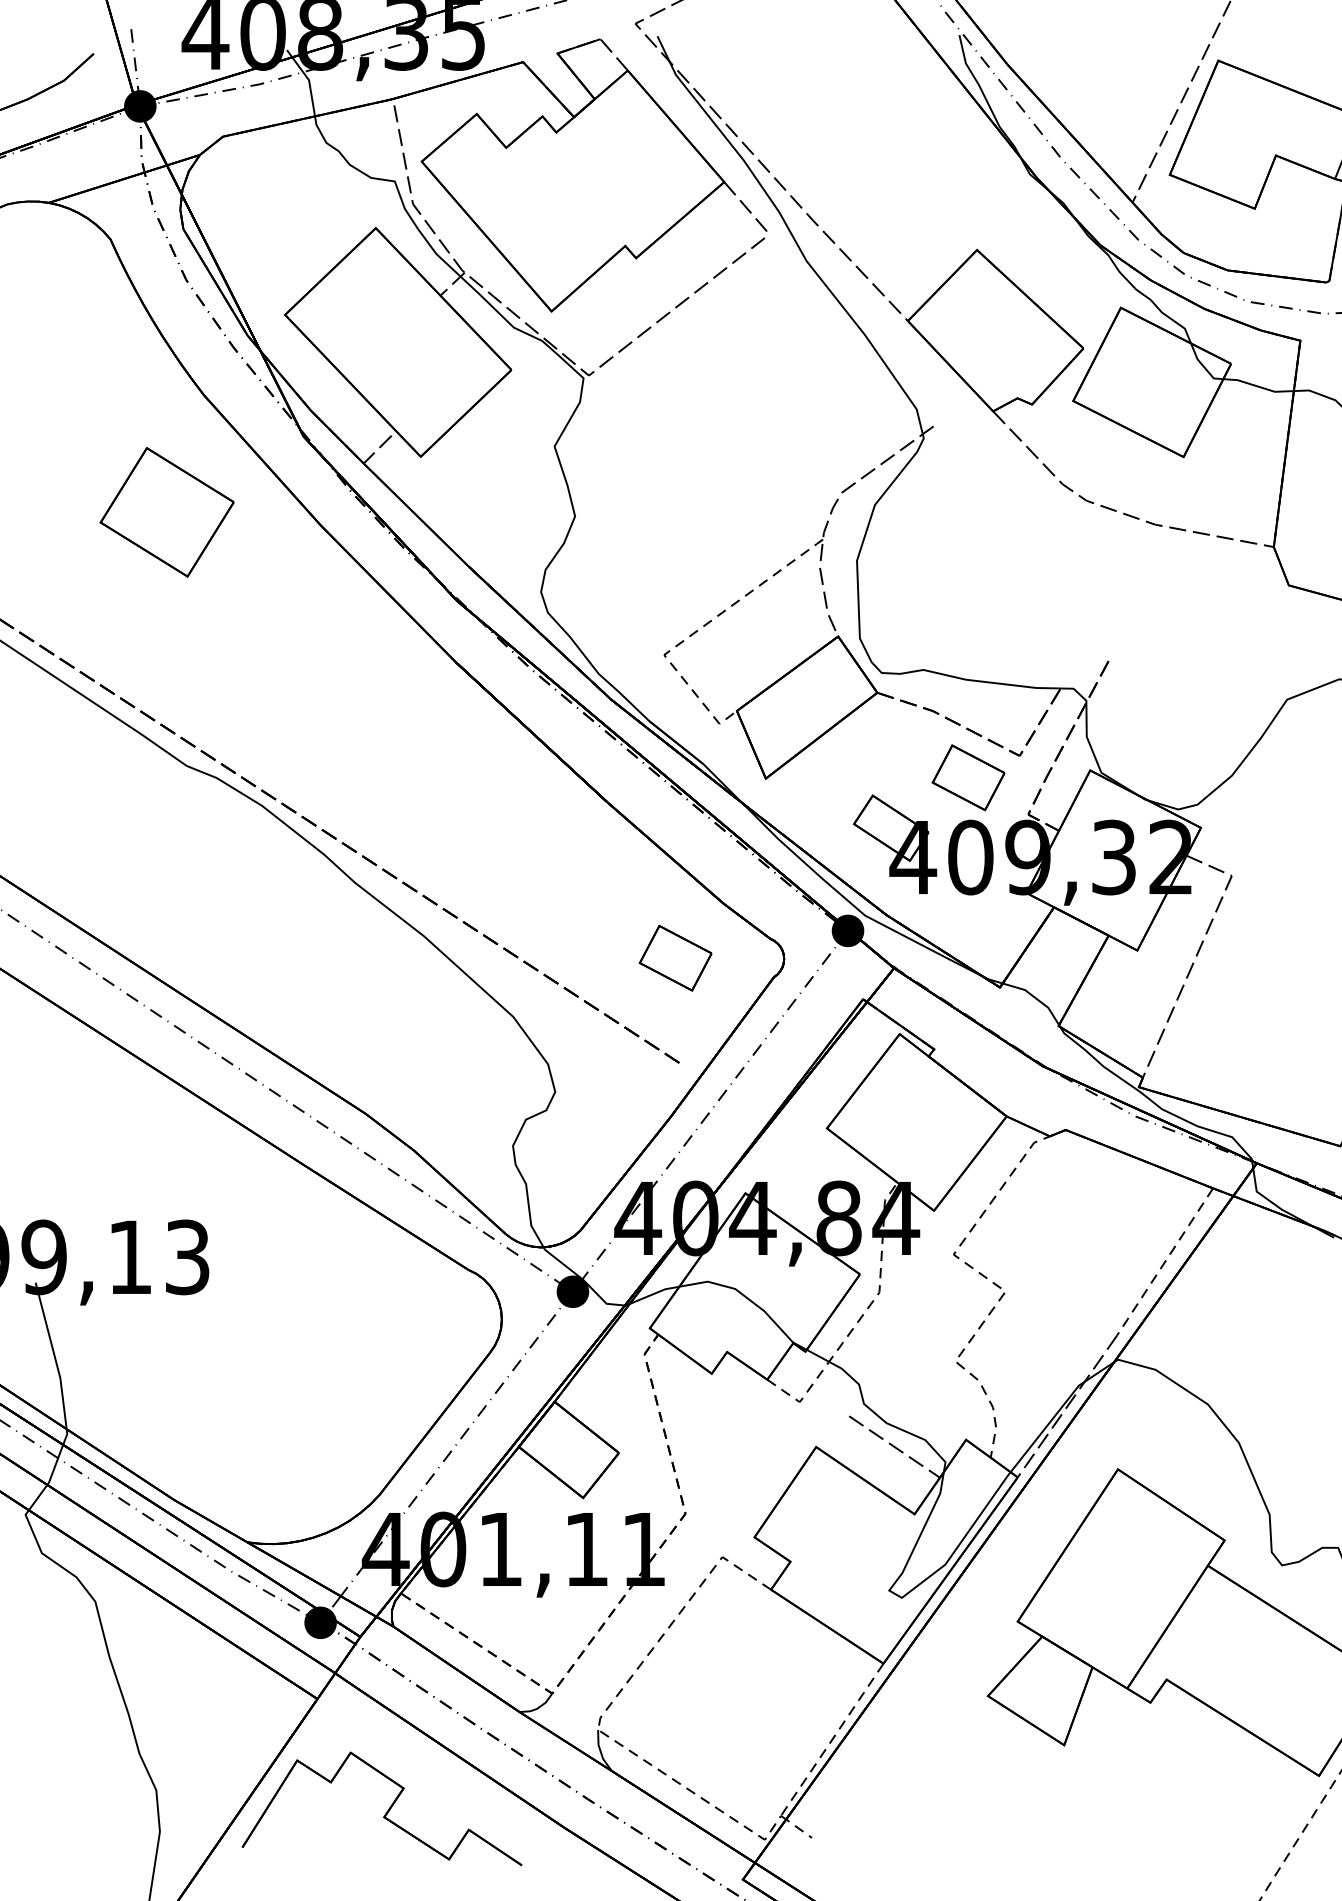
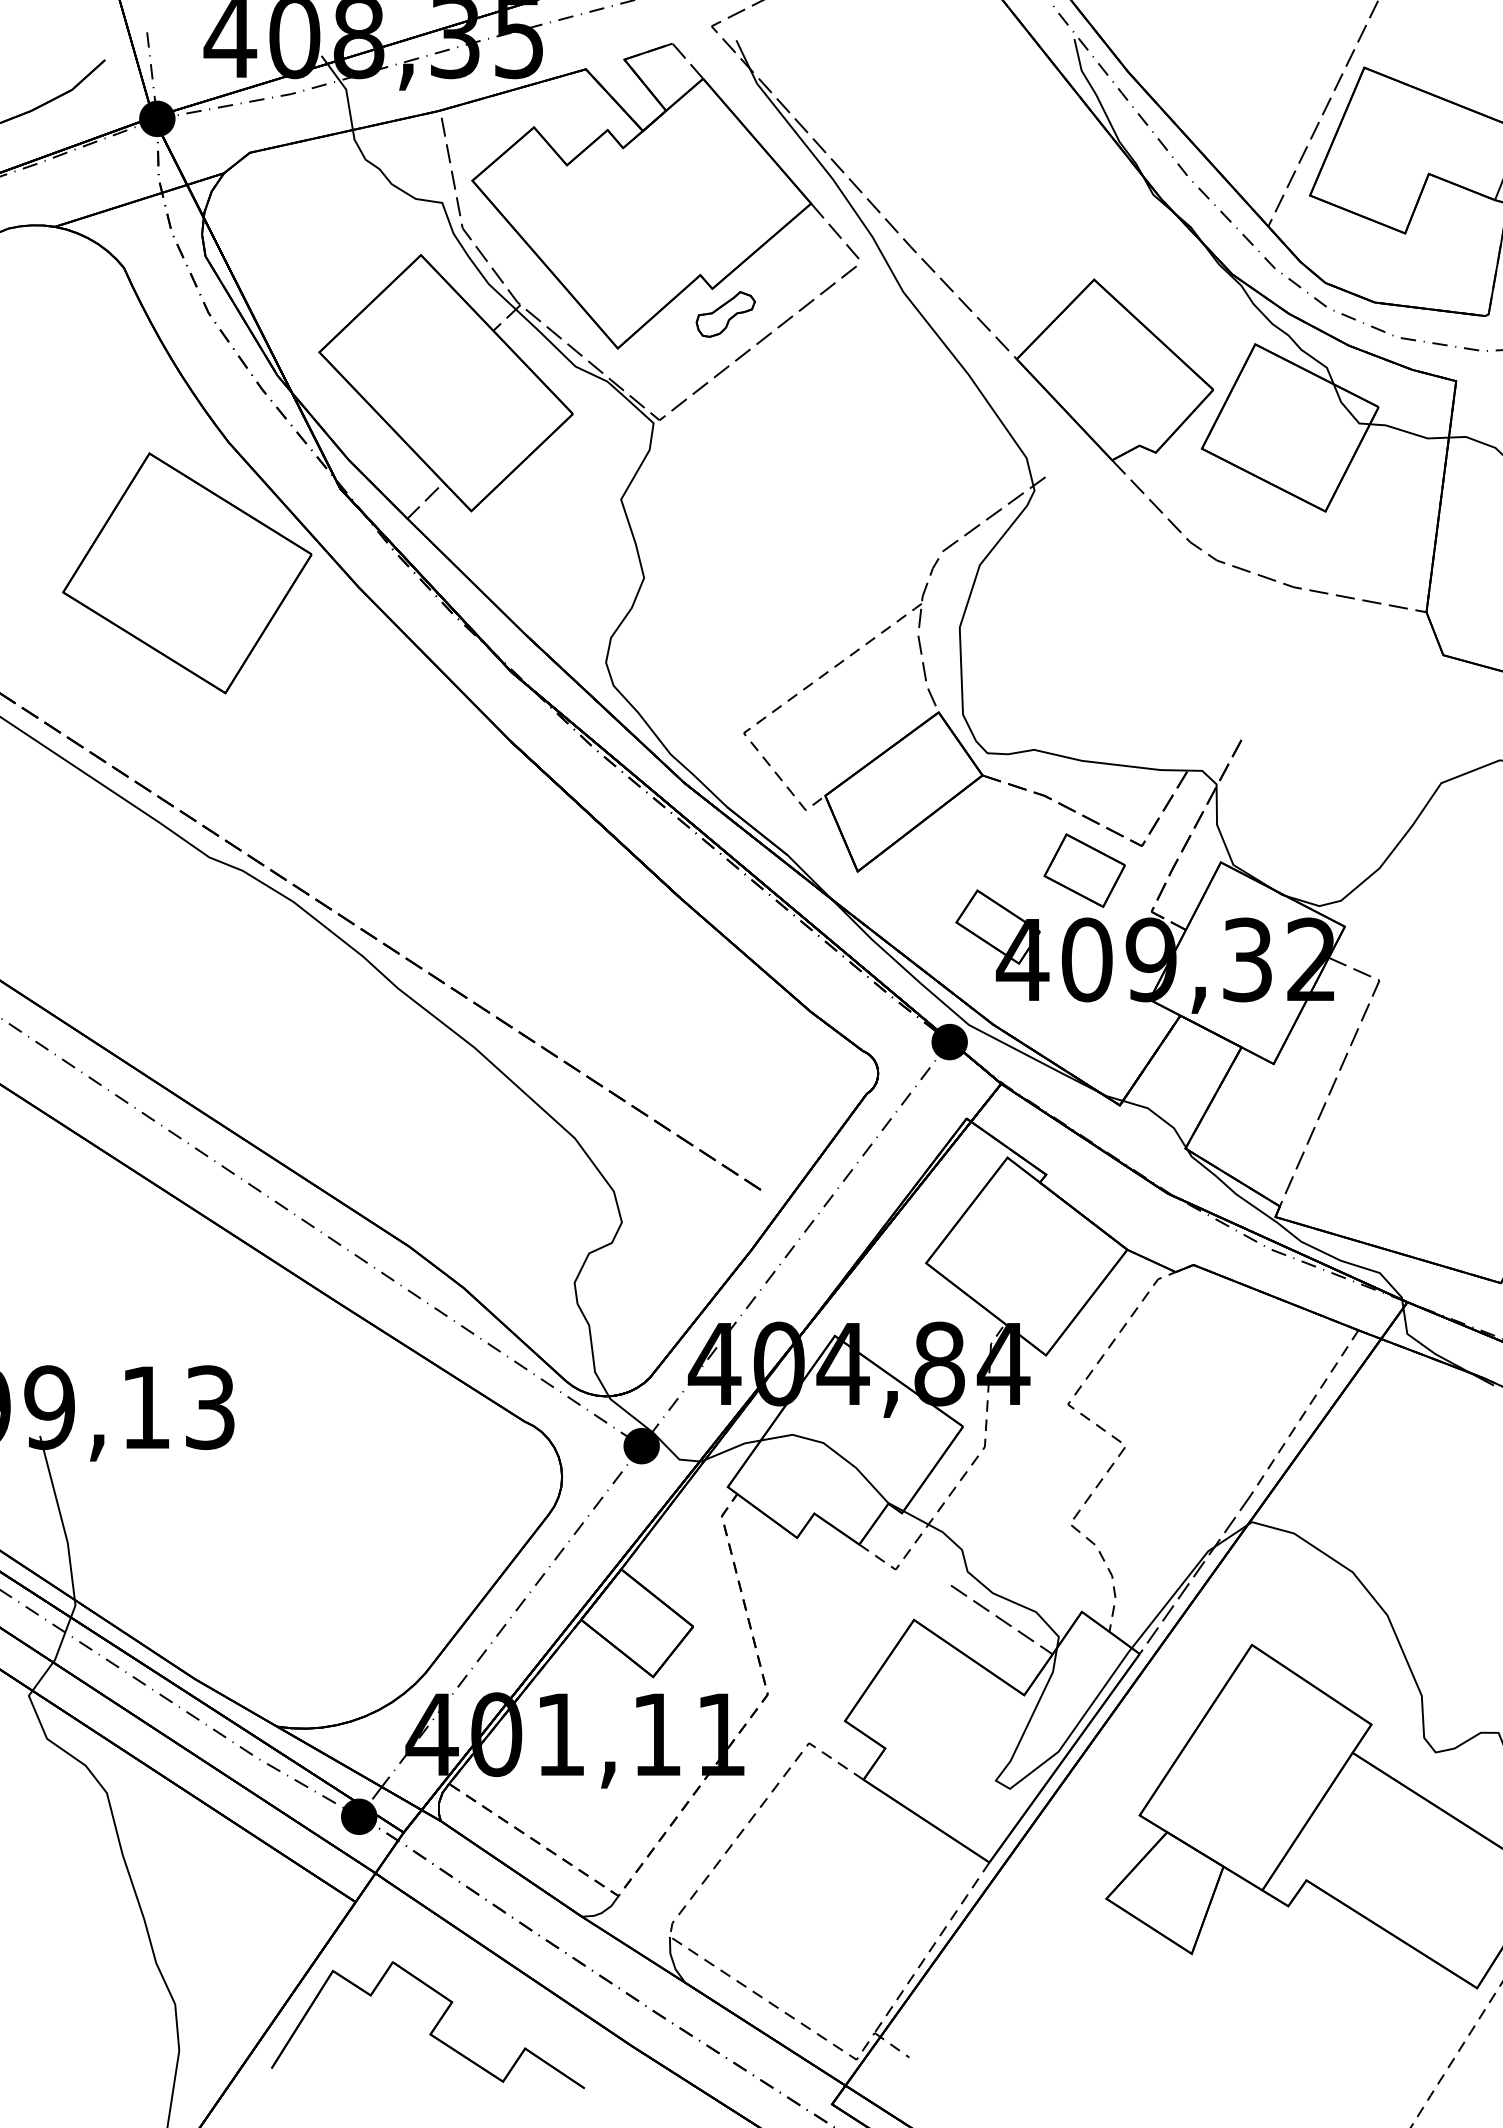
part: (647, 281) -> (725, 314), added
part: (167, 512) -> (187, 573), size x1.67
part: (675, 958) -> (756, 1072), removed

